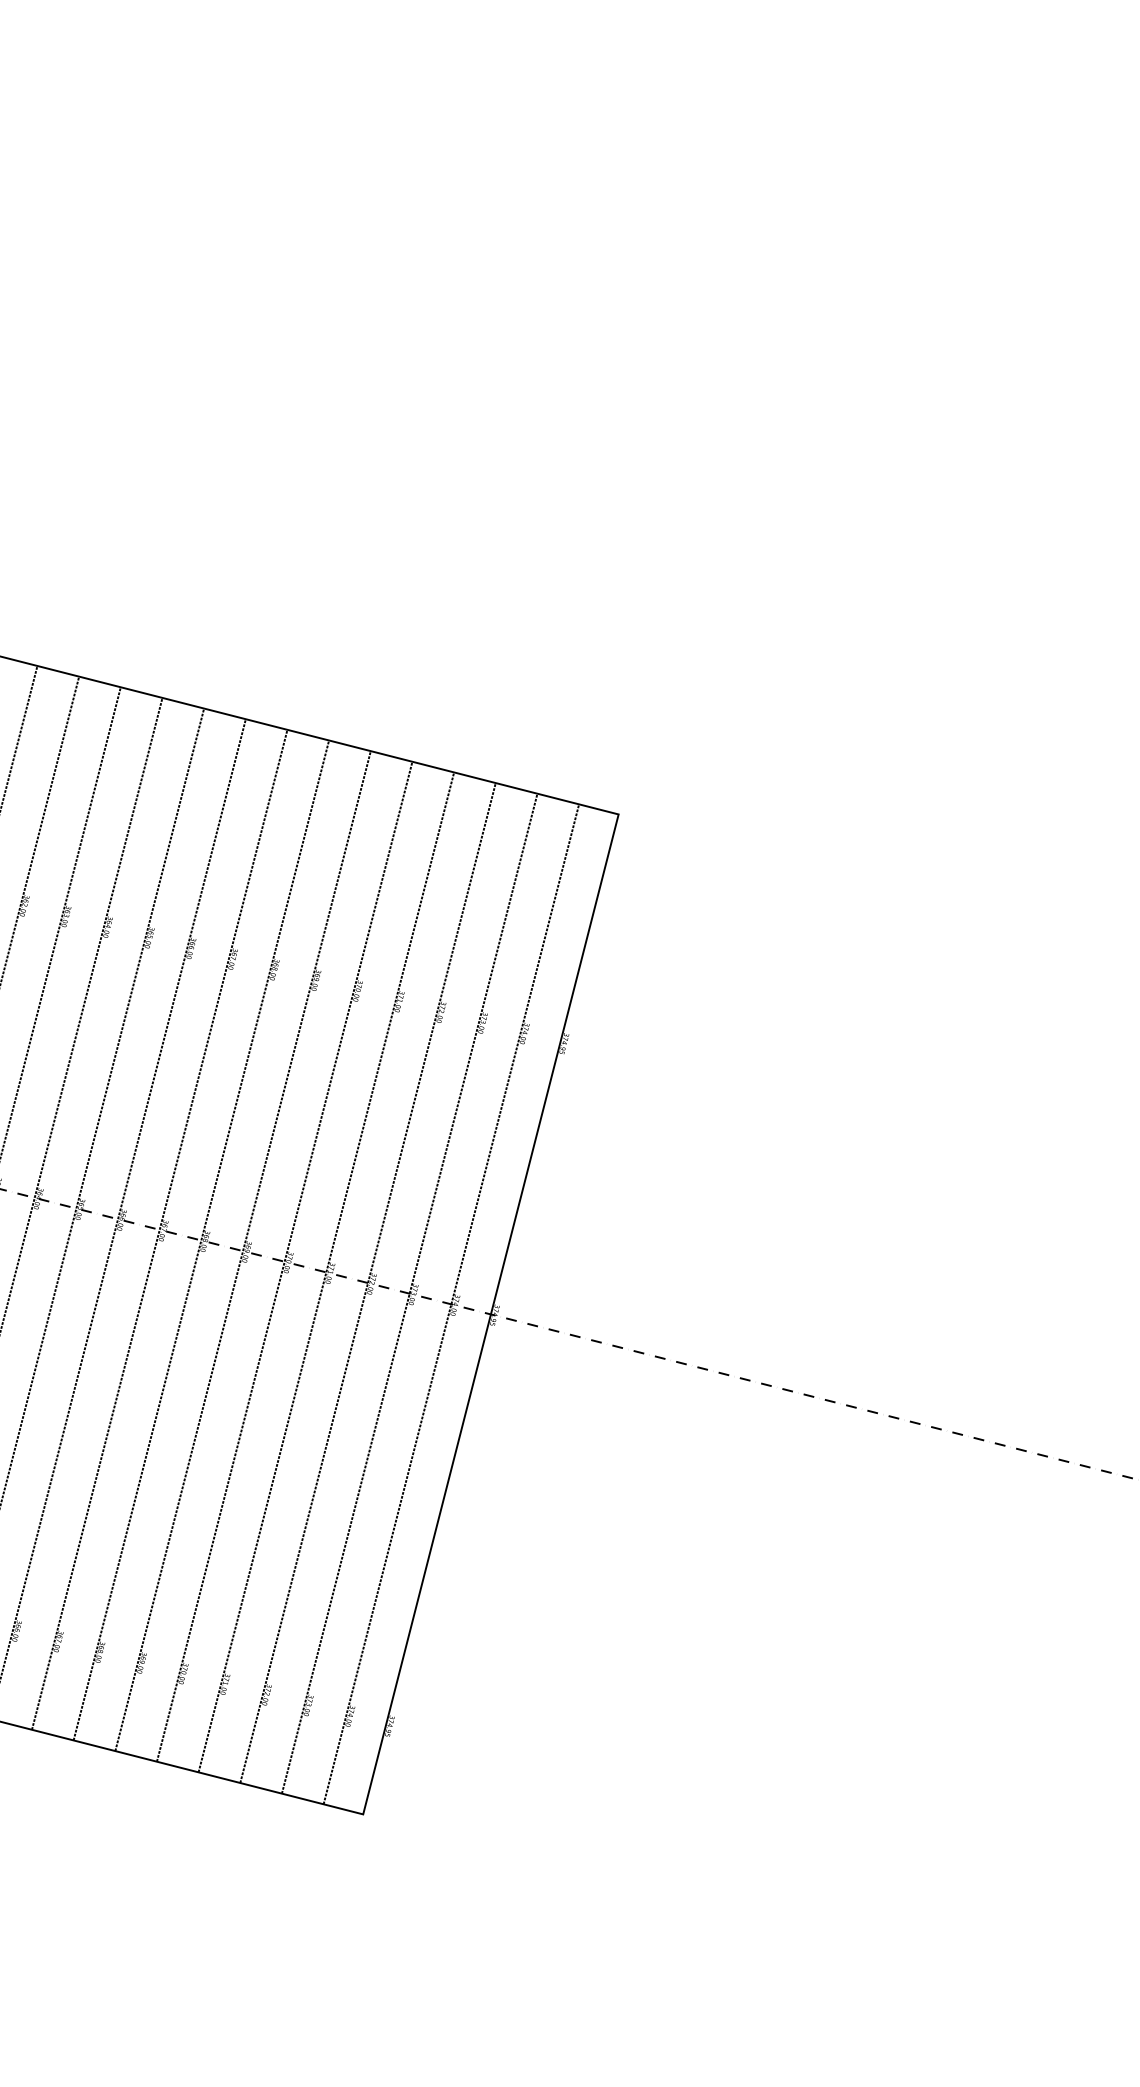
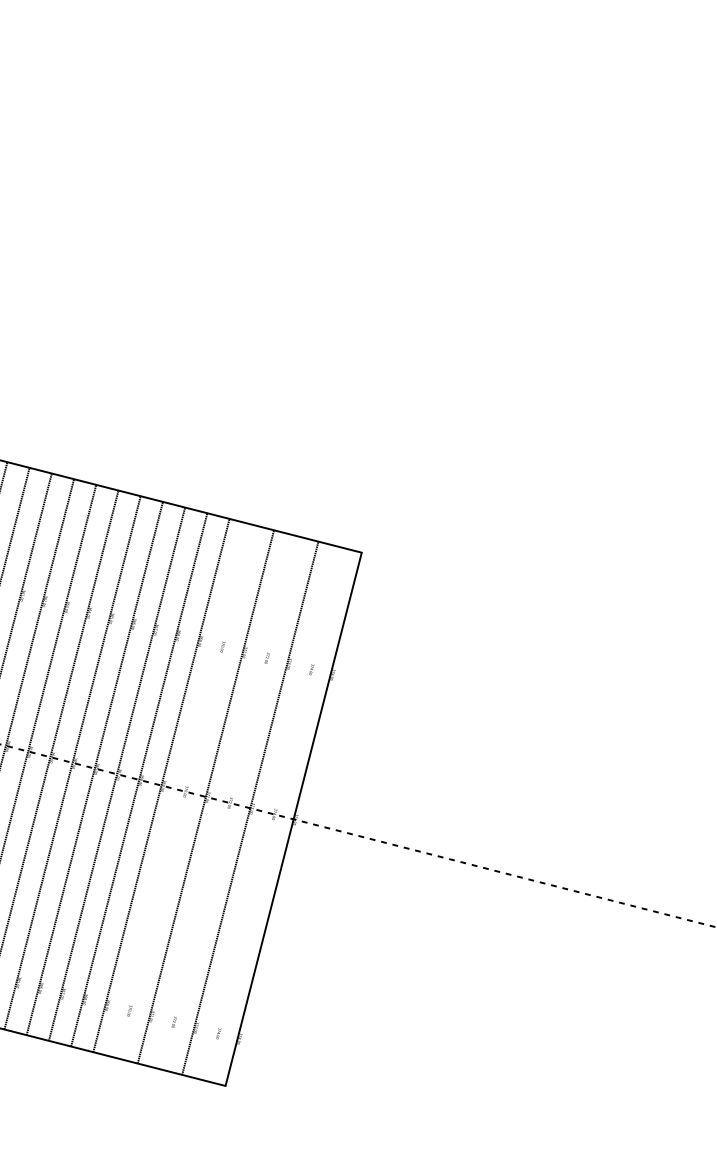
line: (284, 1260) -> (183, 790), removed
line: (368, 1282) -> (228, 802), removed
line: (451, 1303) -> (272, 813), removed

